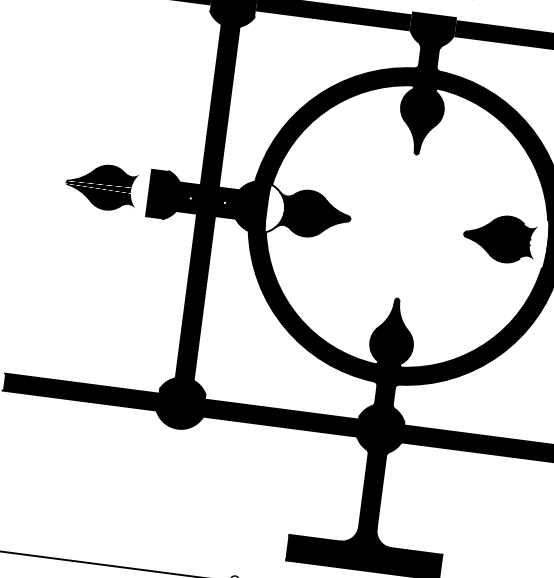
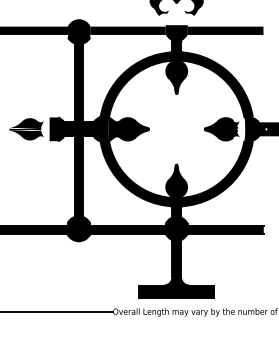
fill: (276, 209) -> (112, 129), added

